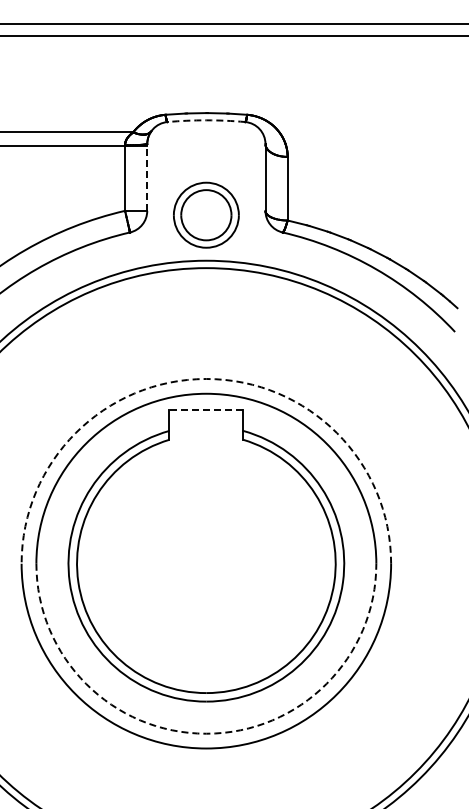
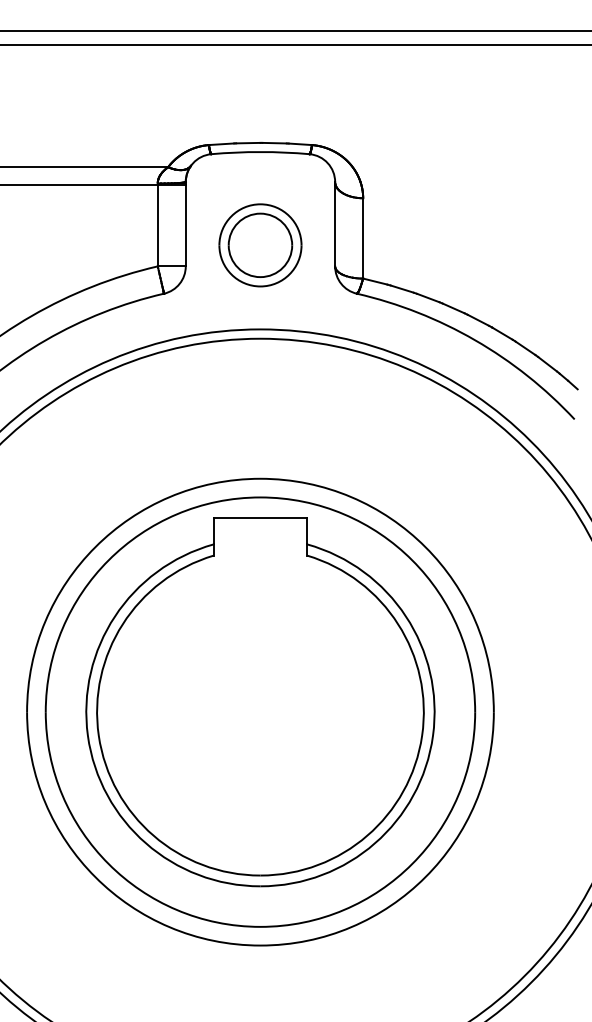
arc: (206, 120) -> (260, 152), dashed -> solid
line: (147, 177) -> (186, 224), dashed -> solid
part: (206, 214) -> (260, 244), moved
arc: (206, 379) -> (260, 479), dashed -> solid
line: (206, 410) -> (260, 518), dashed -> solid
arc: (206, 733) -> (260, 926), dashed -> solid

